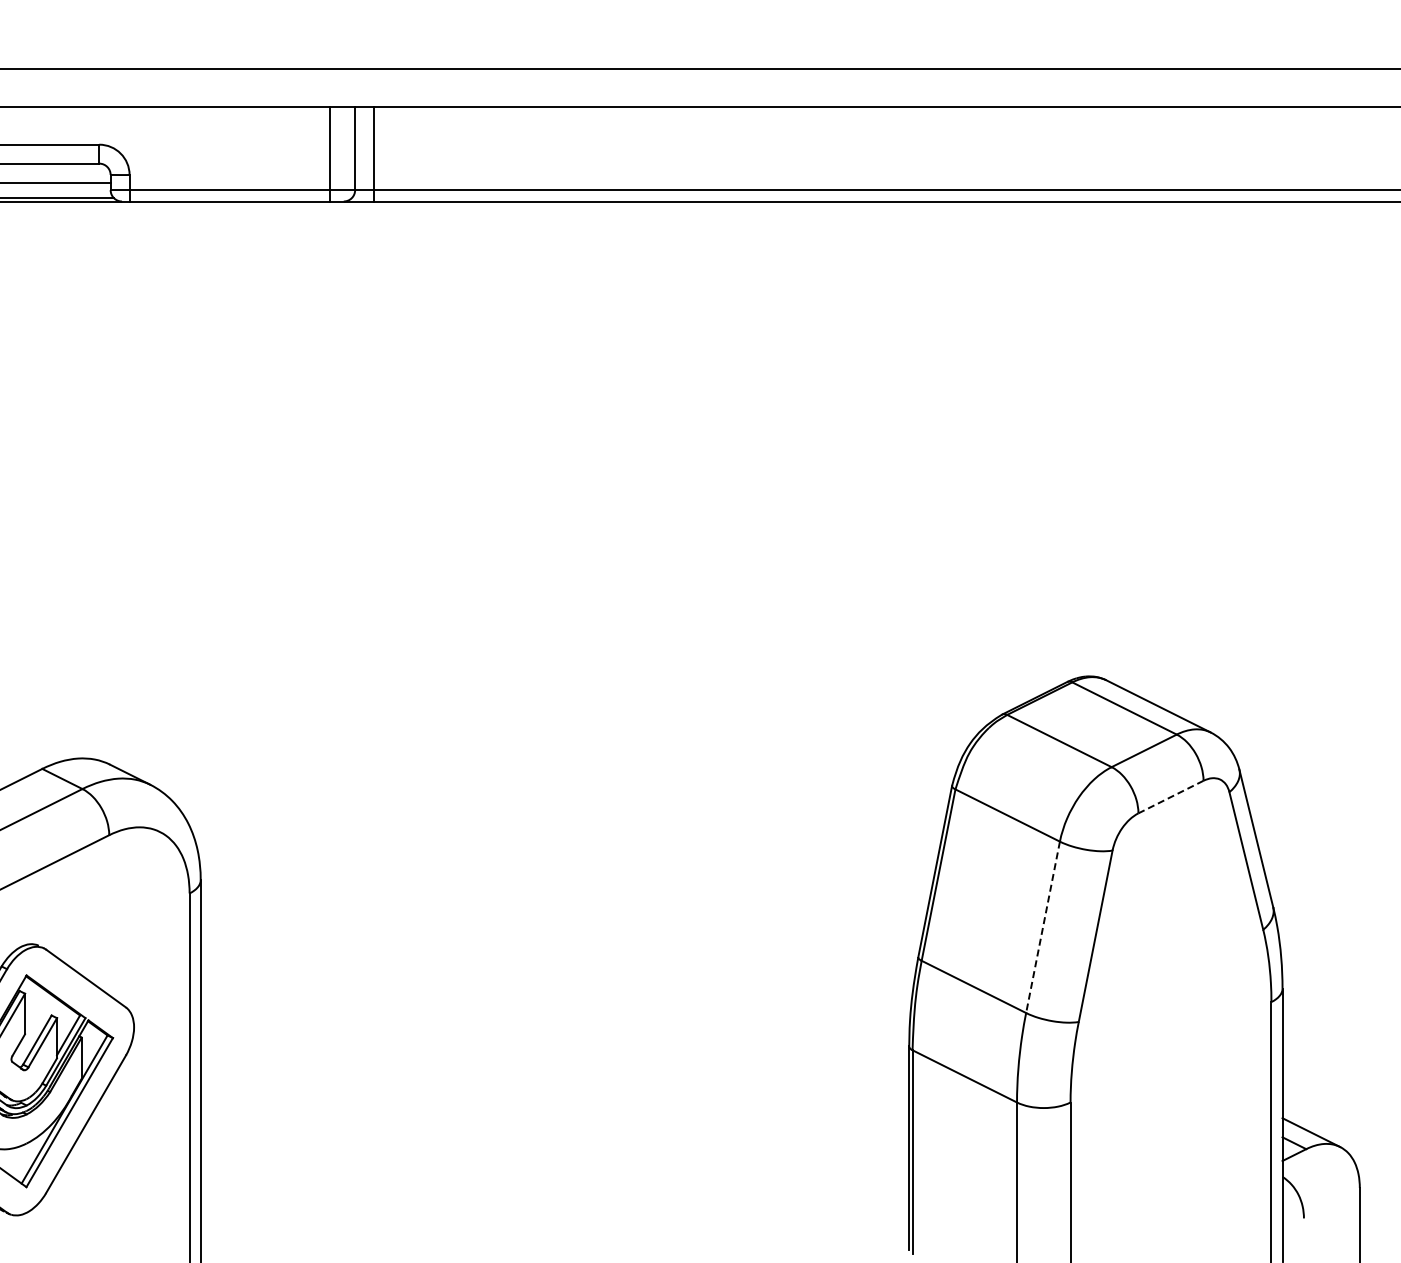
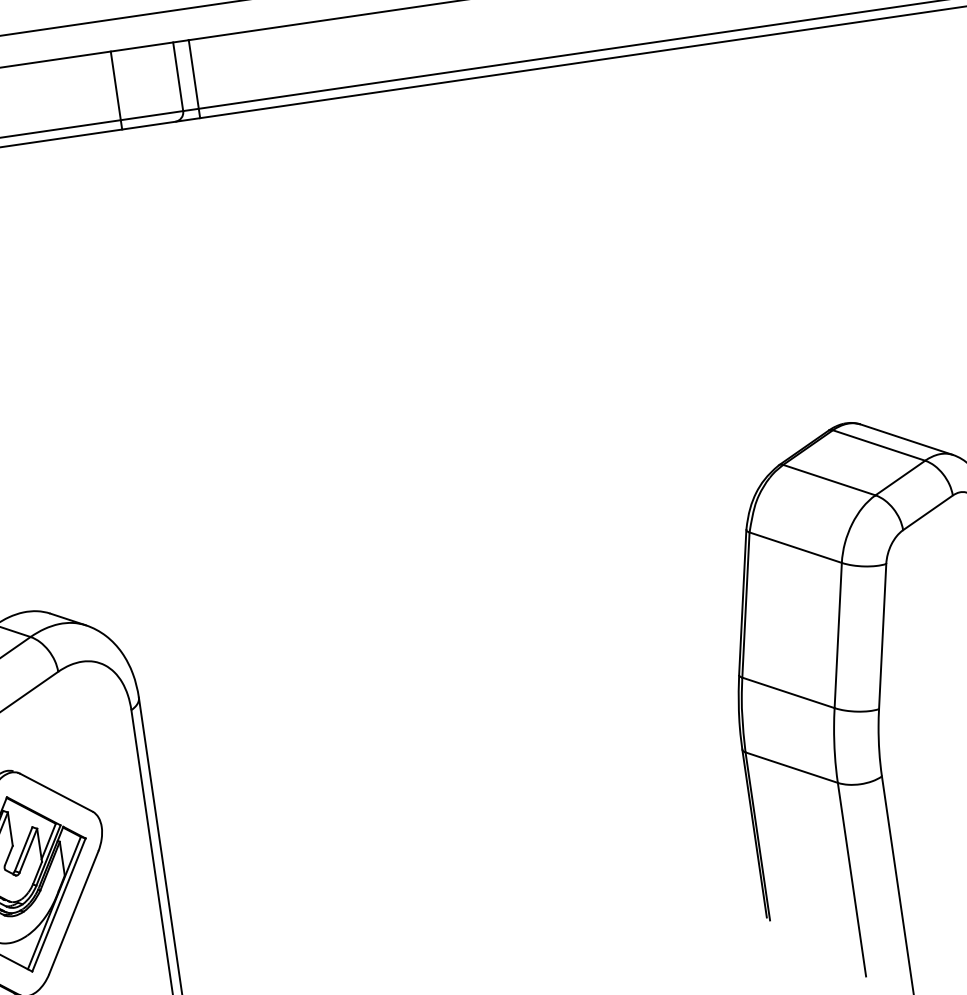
line: (330, 153) -> (116, 89), moved
line: (1170, 797) -> (927, 513), dashed -> solid
line: (1042, 927) -> (837, 635), dashed -> solid

